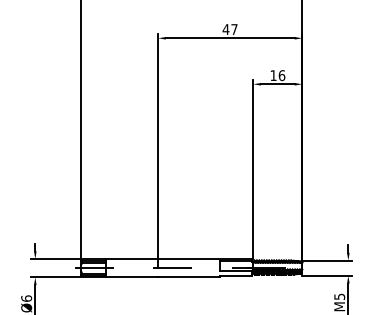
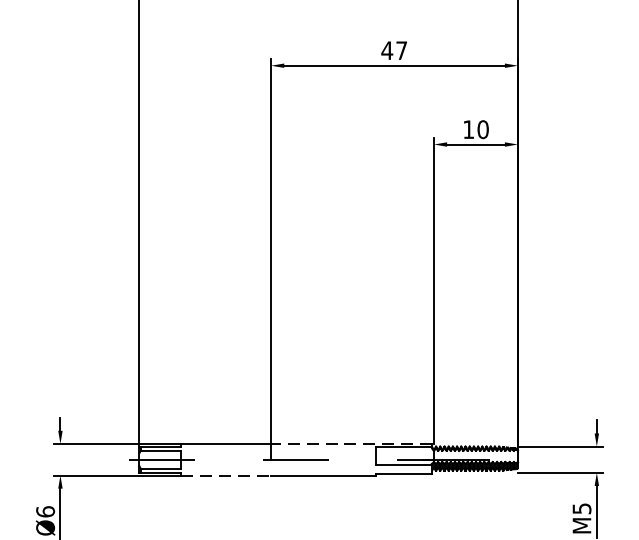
text: (282, 75) -> (484, 129), 16 -> 10
line: (205, 259) -> (352, 444), solid -> dashed
line: (132, 277) -> (226, 475), solid -> dashed

